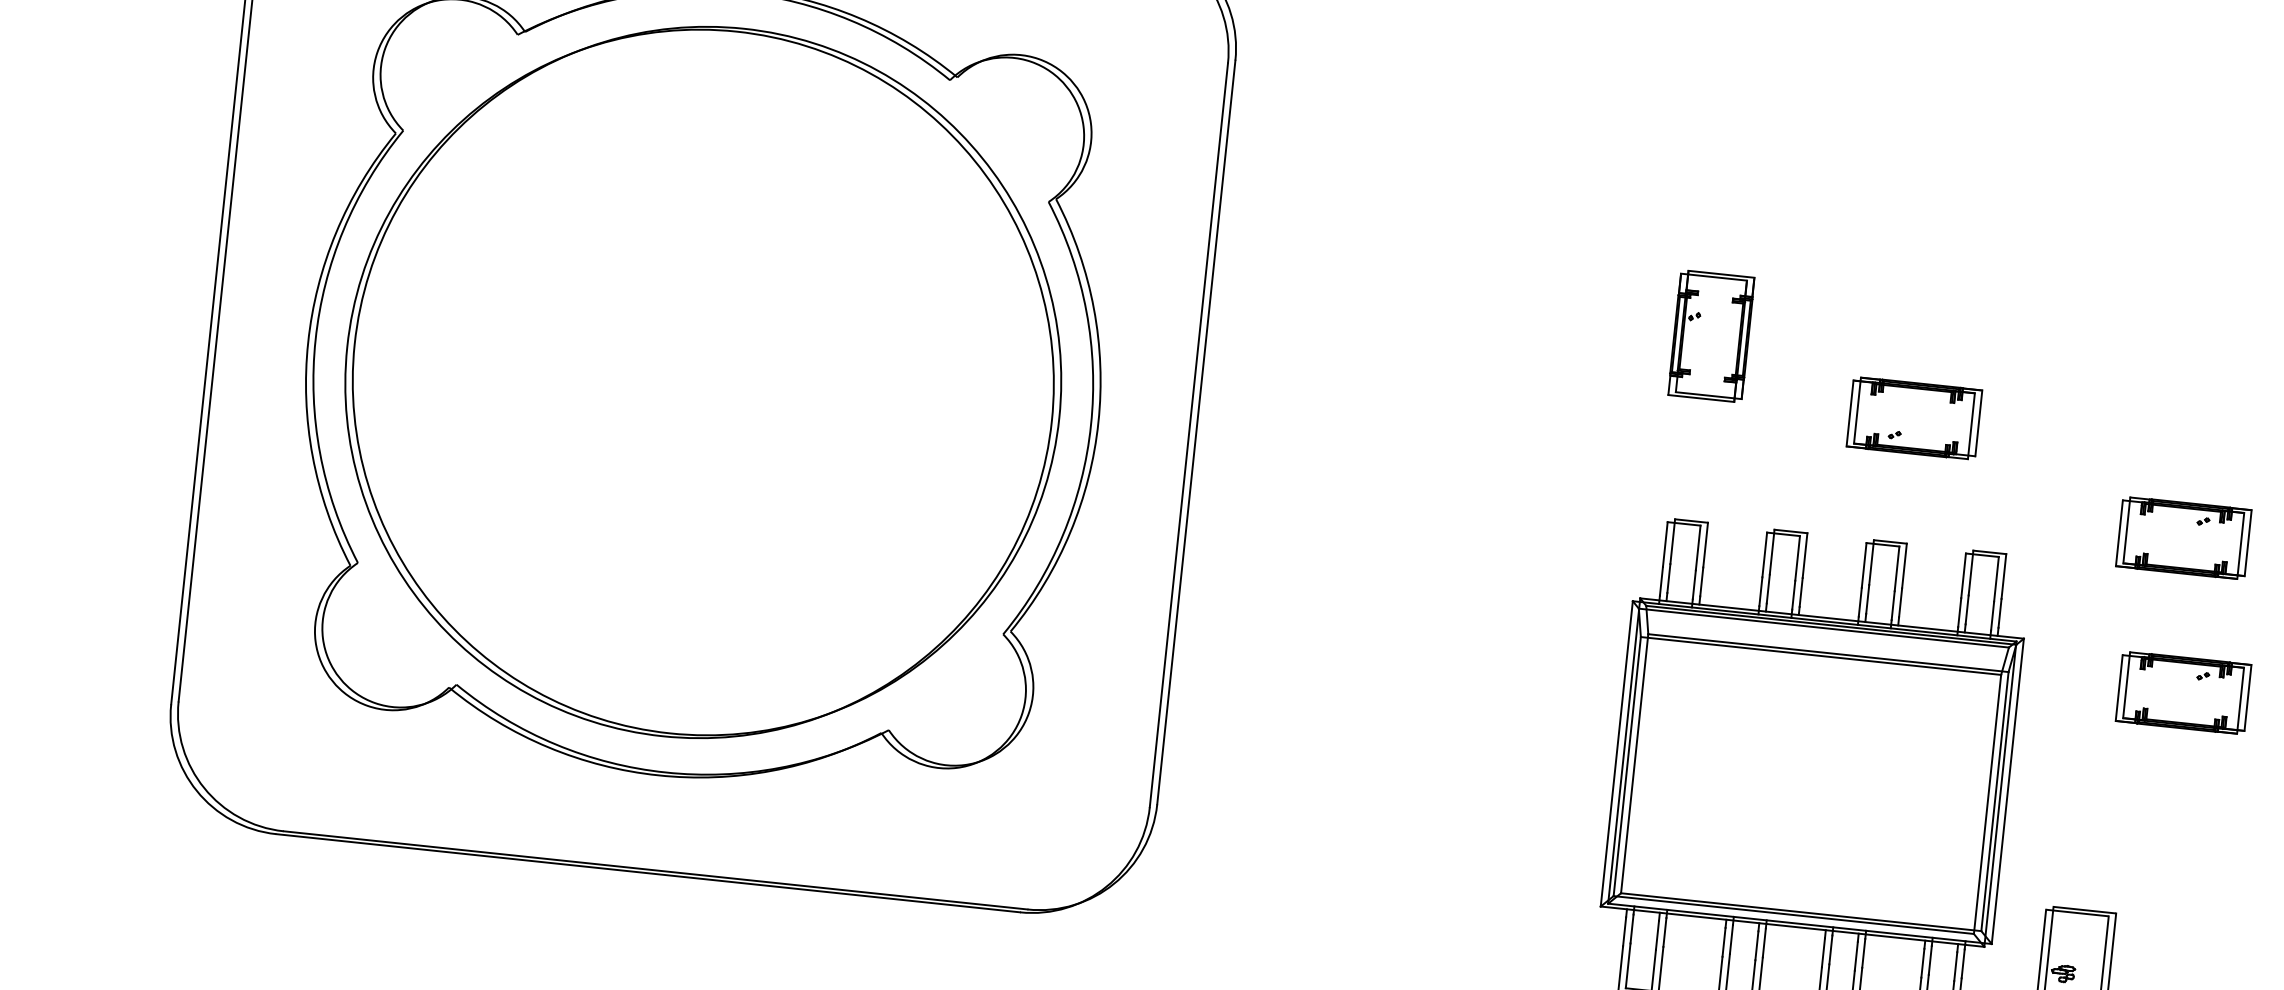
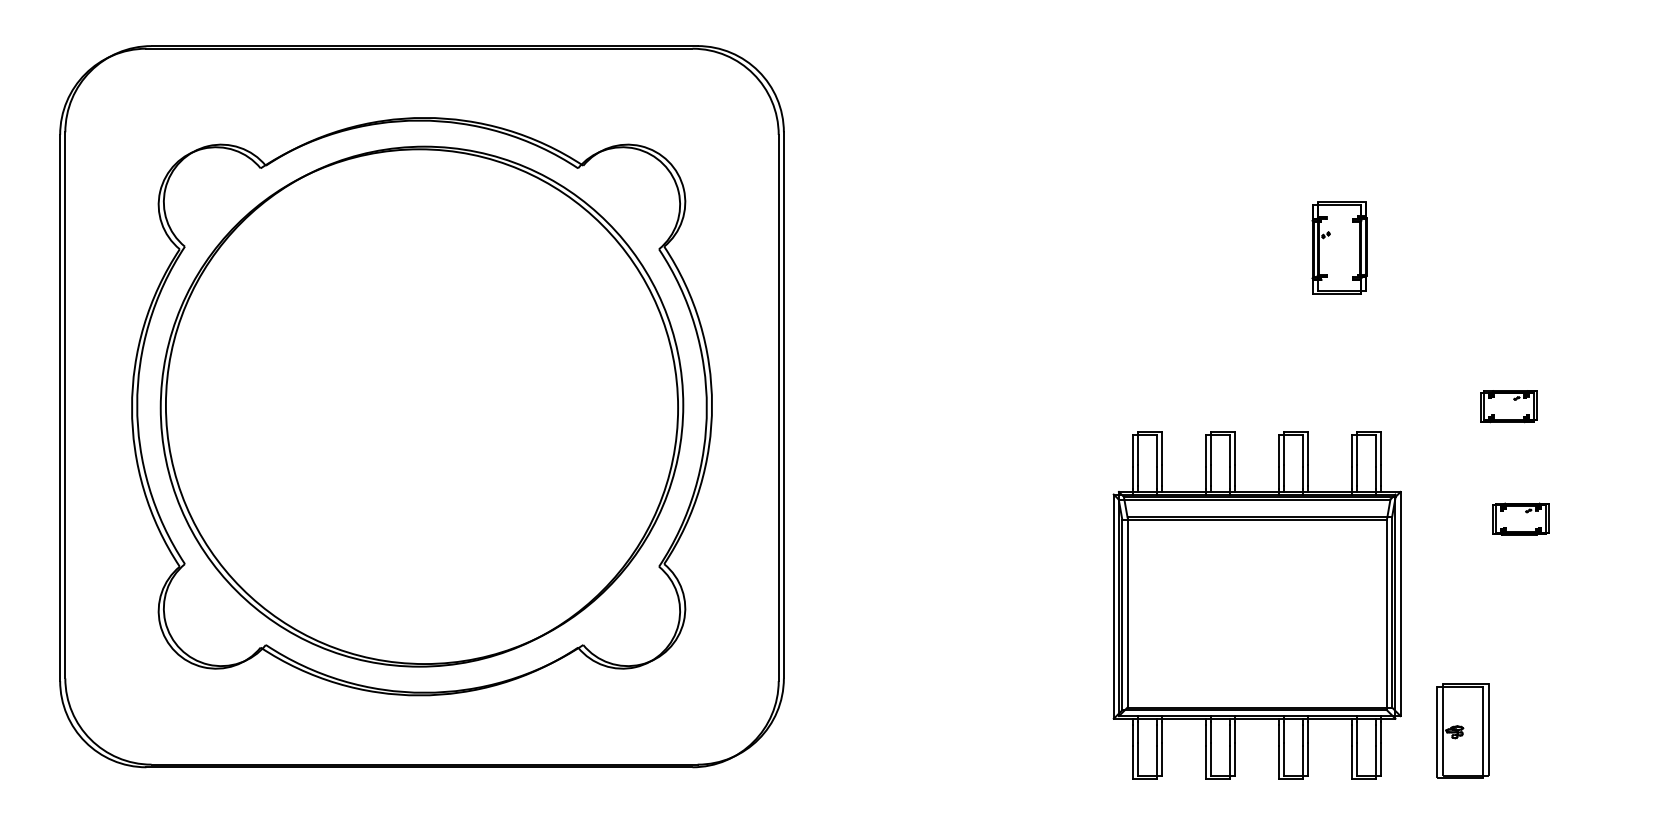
part: (1711, 335) -> (1339, 247), moved
part: (1914, 418) -> (1304, 340), removed
part: (2183, 537) -> (1508, 406), size x0.6
part: (2183, 692) -> (1520, 518), size x0.6

